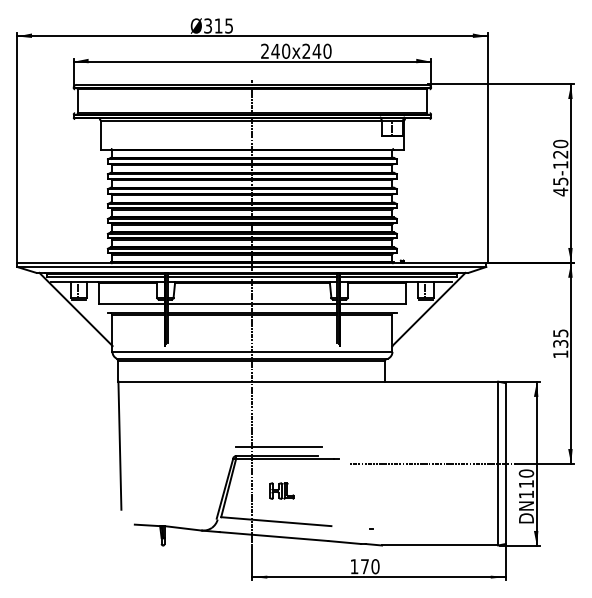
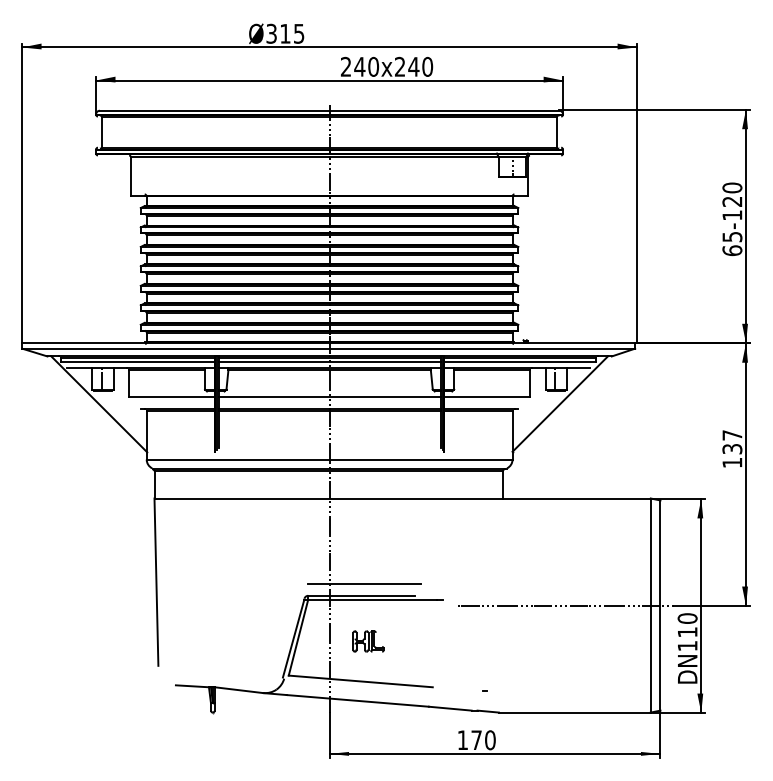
text: (560, 191) -> (732, 250), 45- -> 65-
text: (560, 333) -> (732, 435), 135 -> 137

